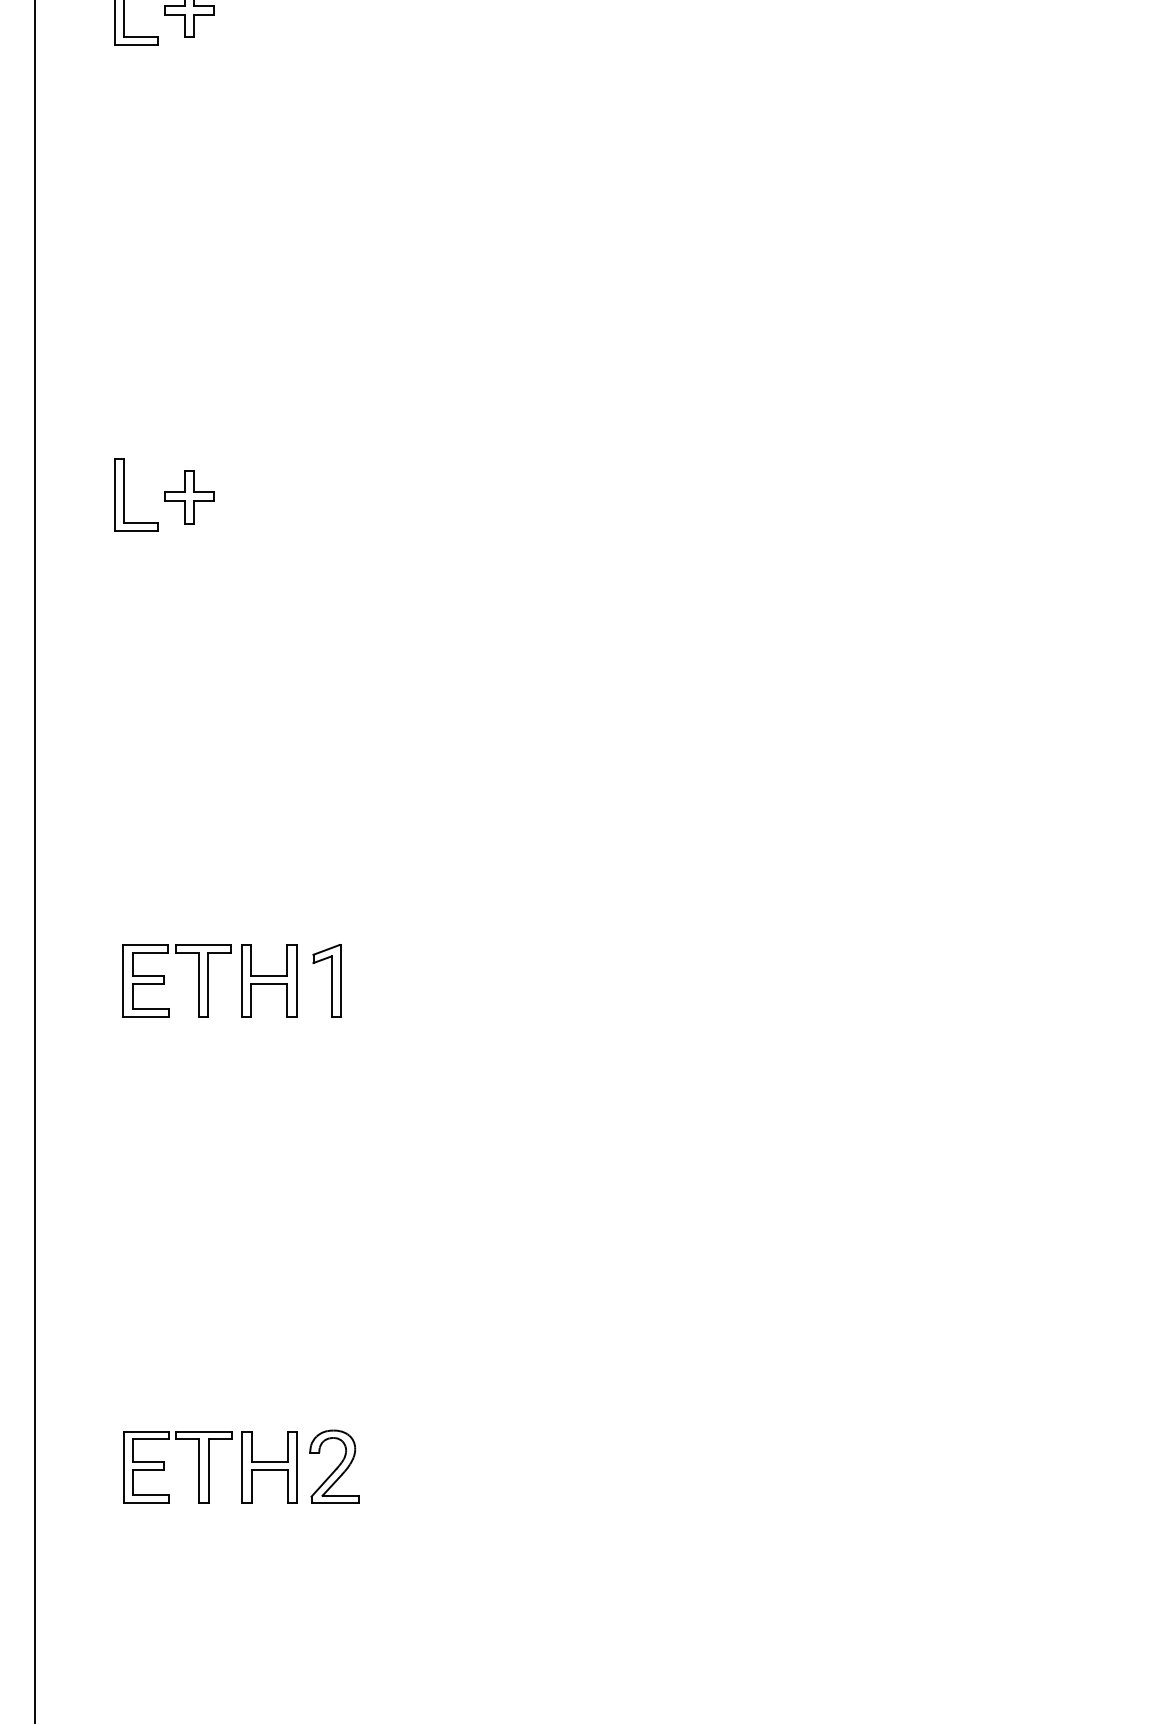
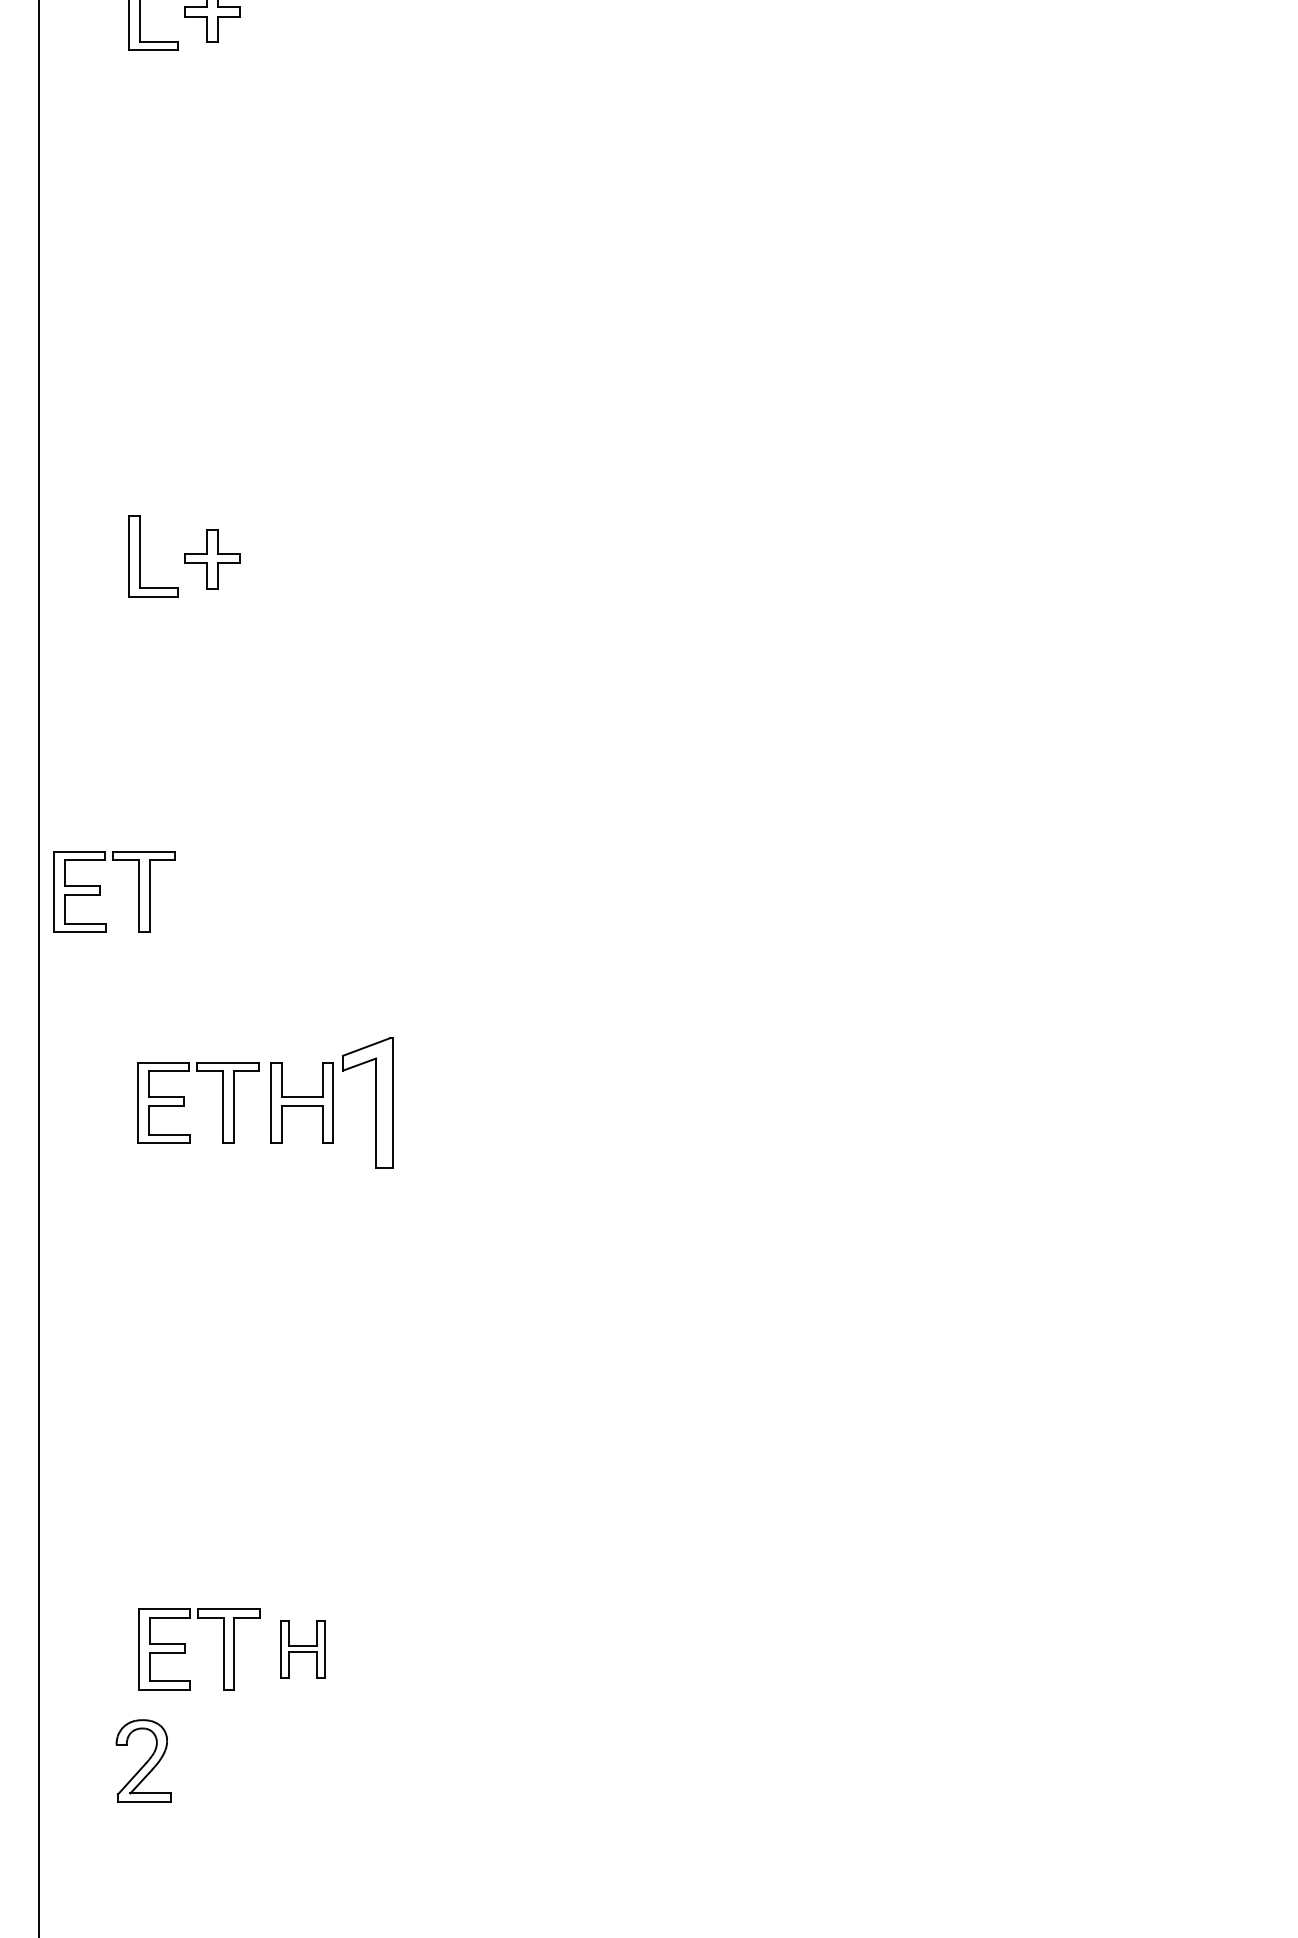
part: (89, 793) -> (100, 891), added
part: (327, 980) -> (367, 1102), size x1.6
part: (334, 1466) -> (143, 1760), moved
part: (269, 1467) -> (302, 1649), size x0.7

